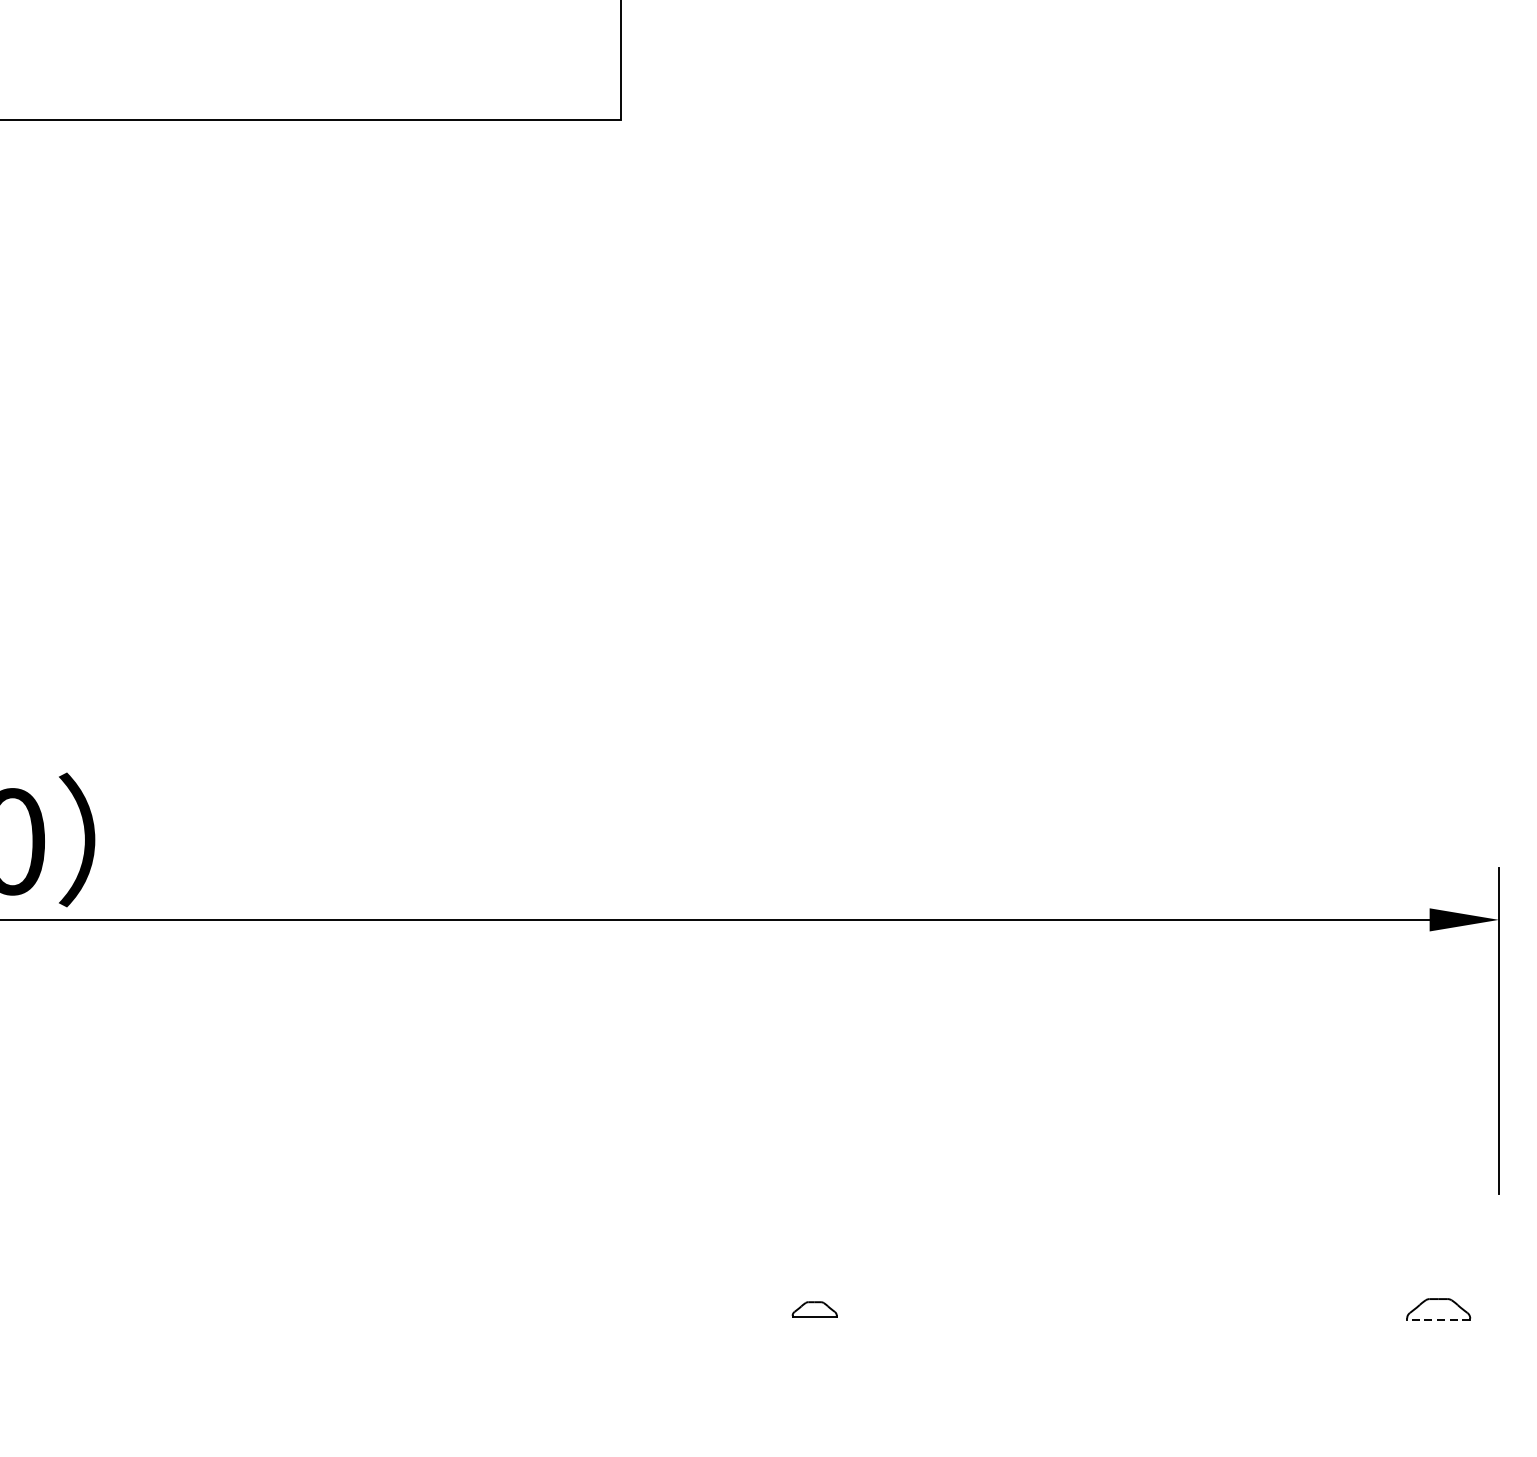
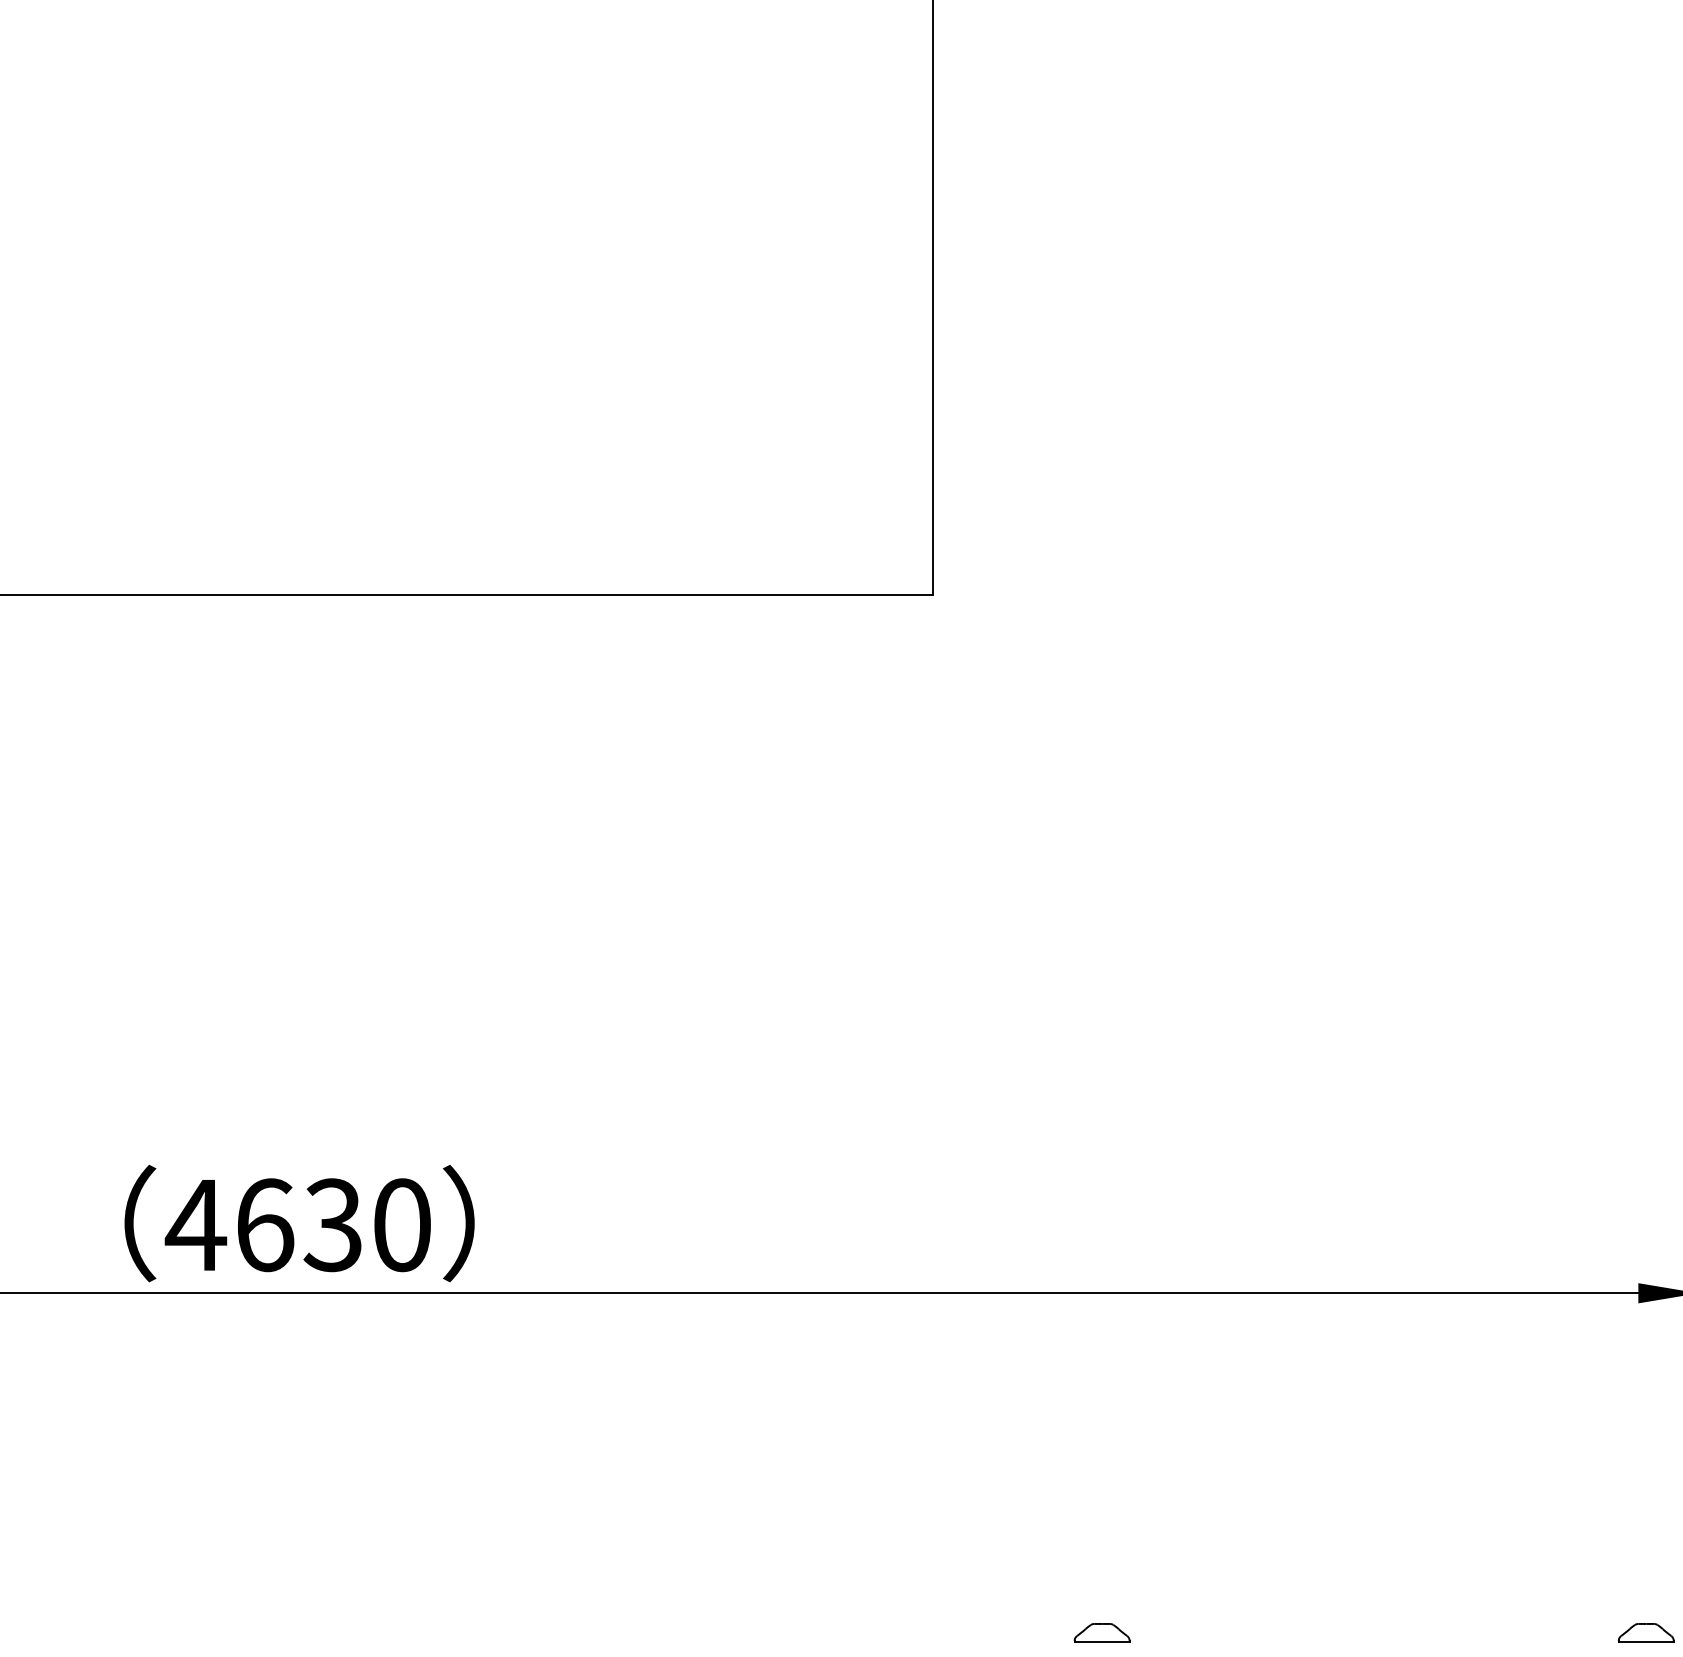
part: (814, 1308) -> (1101, 1632), size x1.43
line: (1438, 1320) -> (1646, 1642), dashed -> solid

